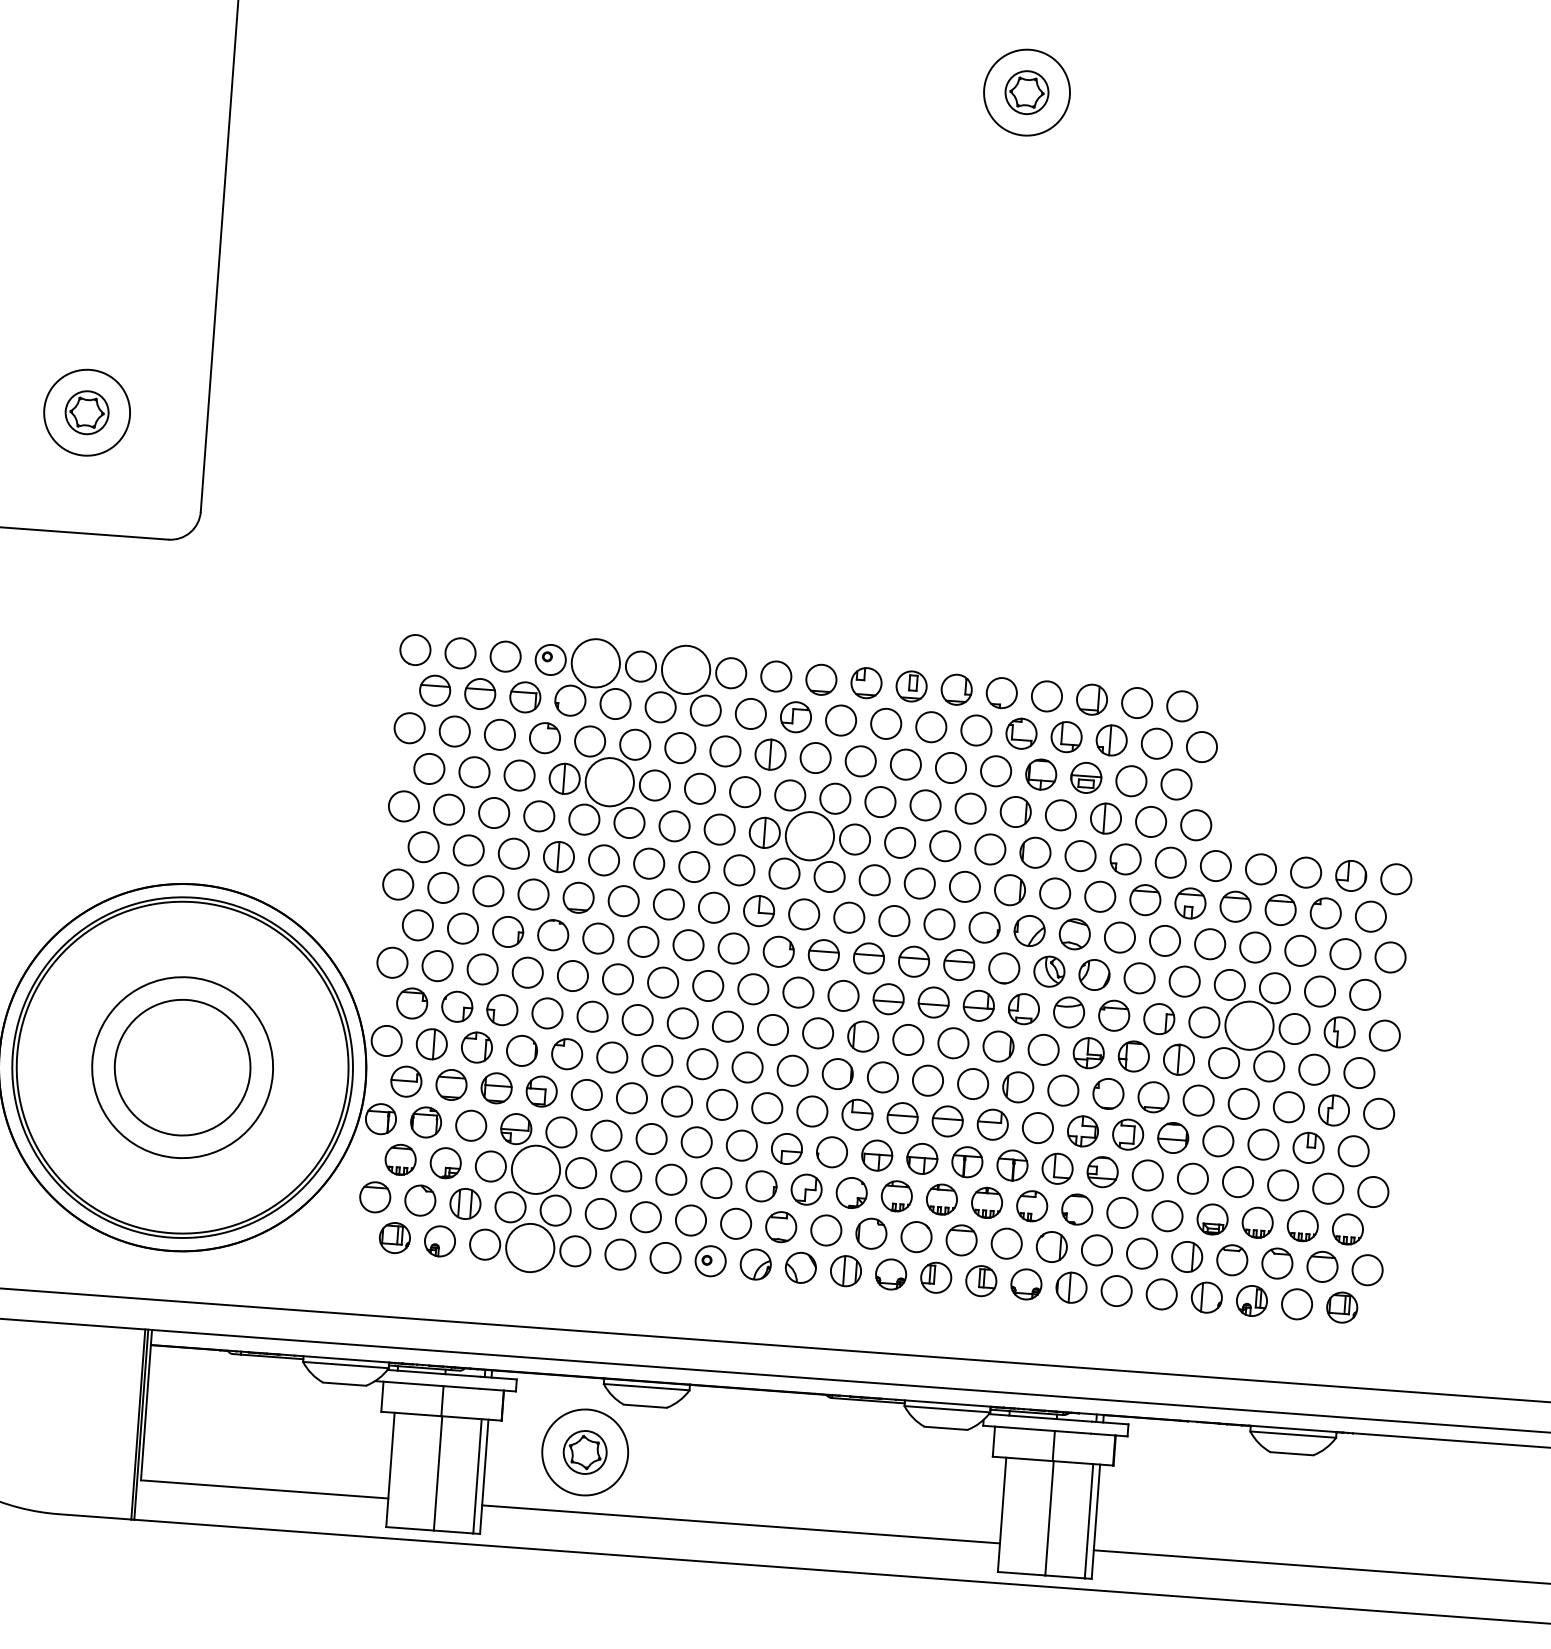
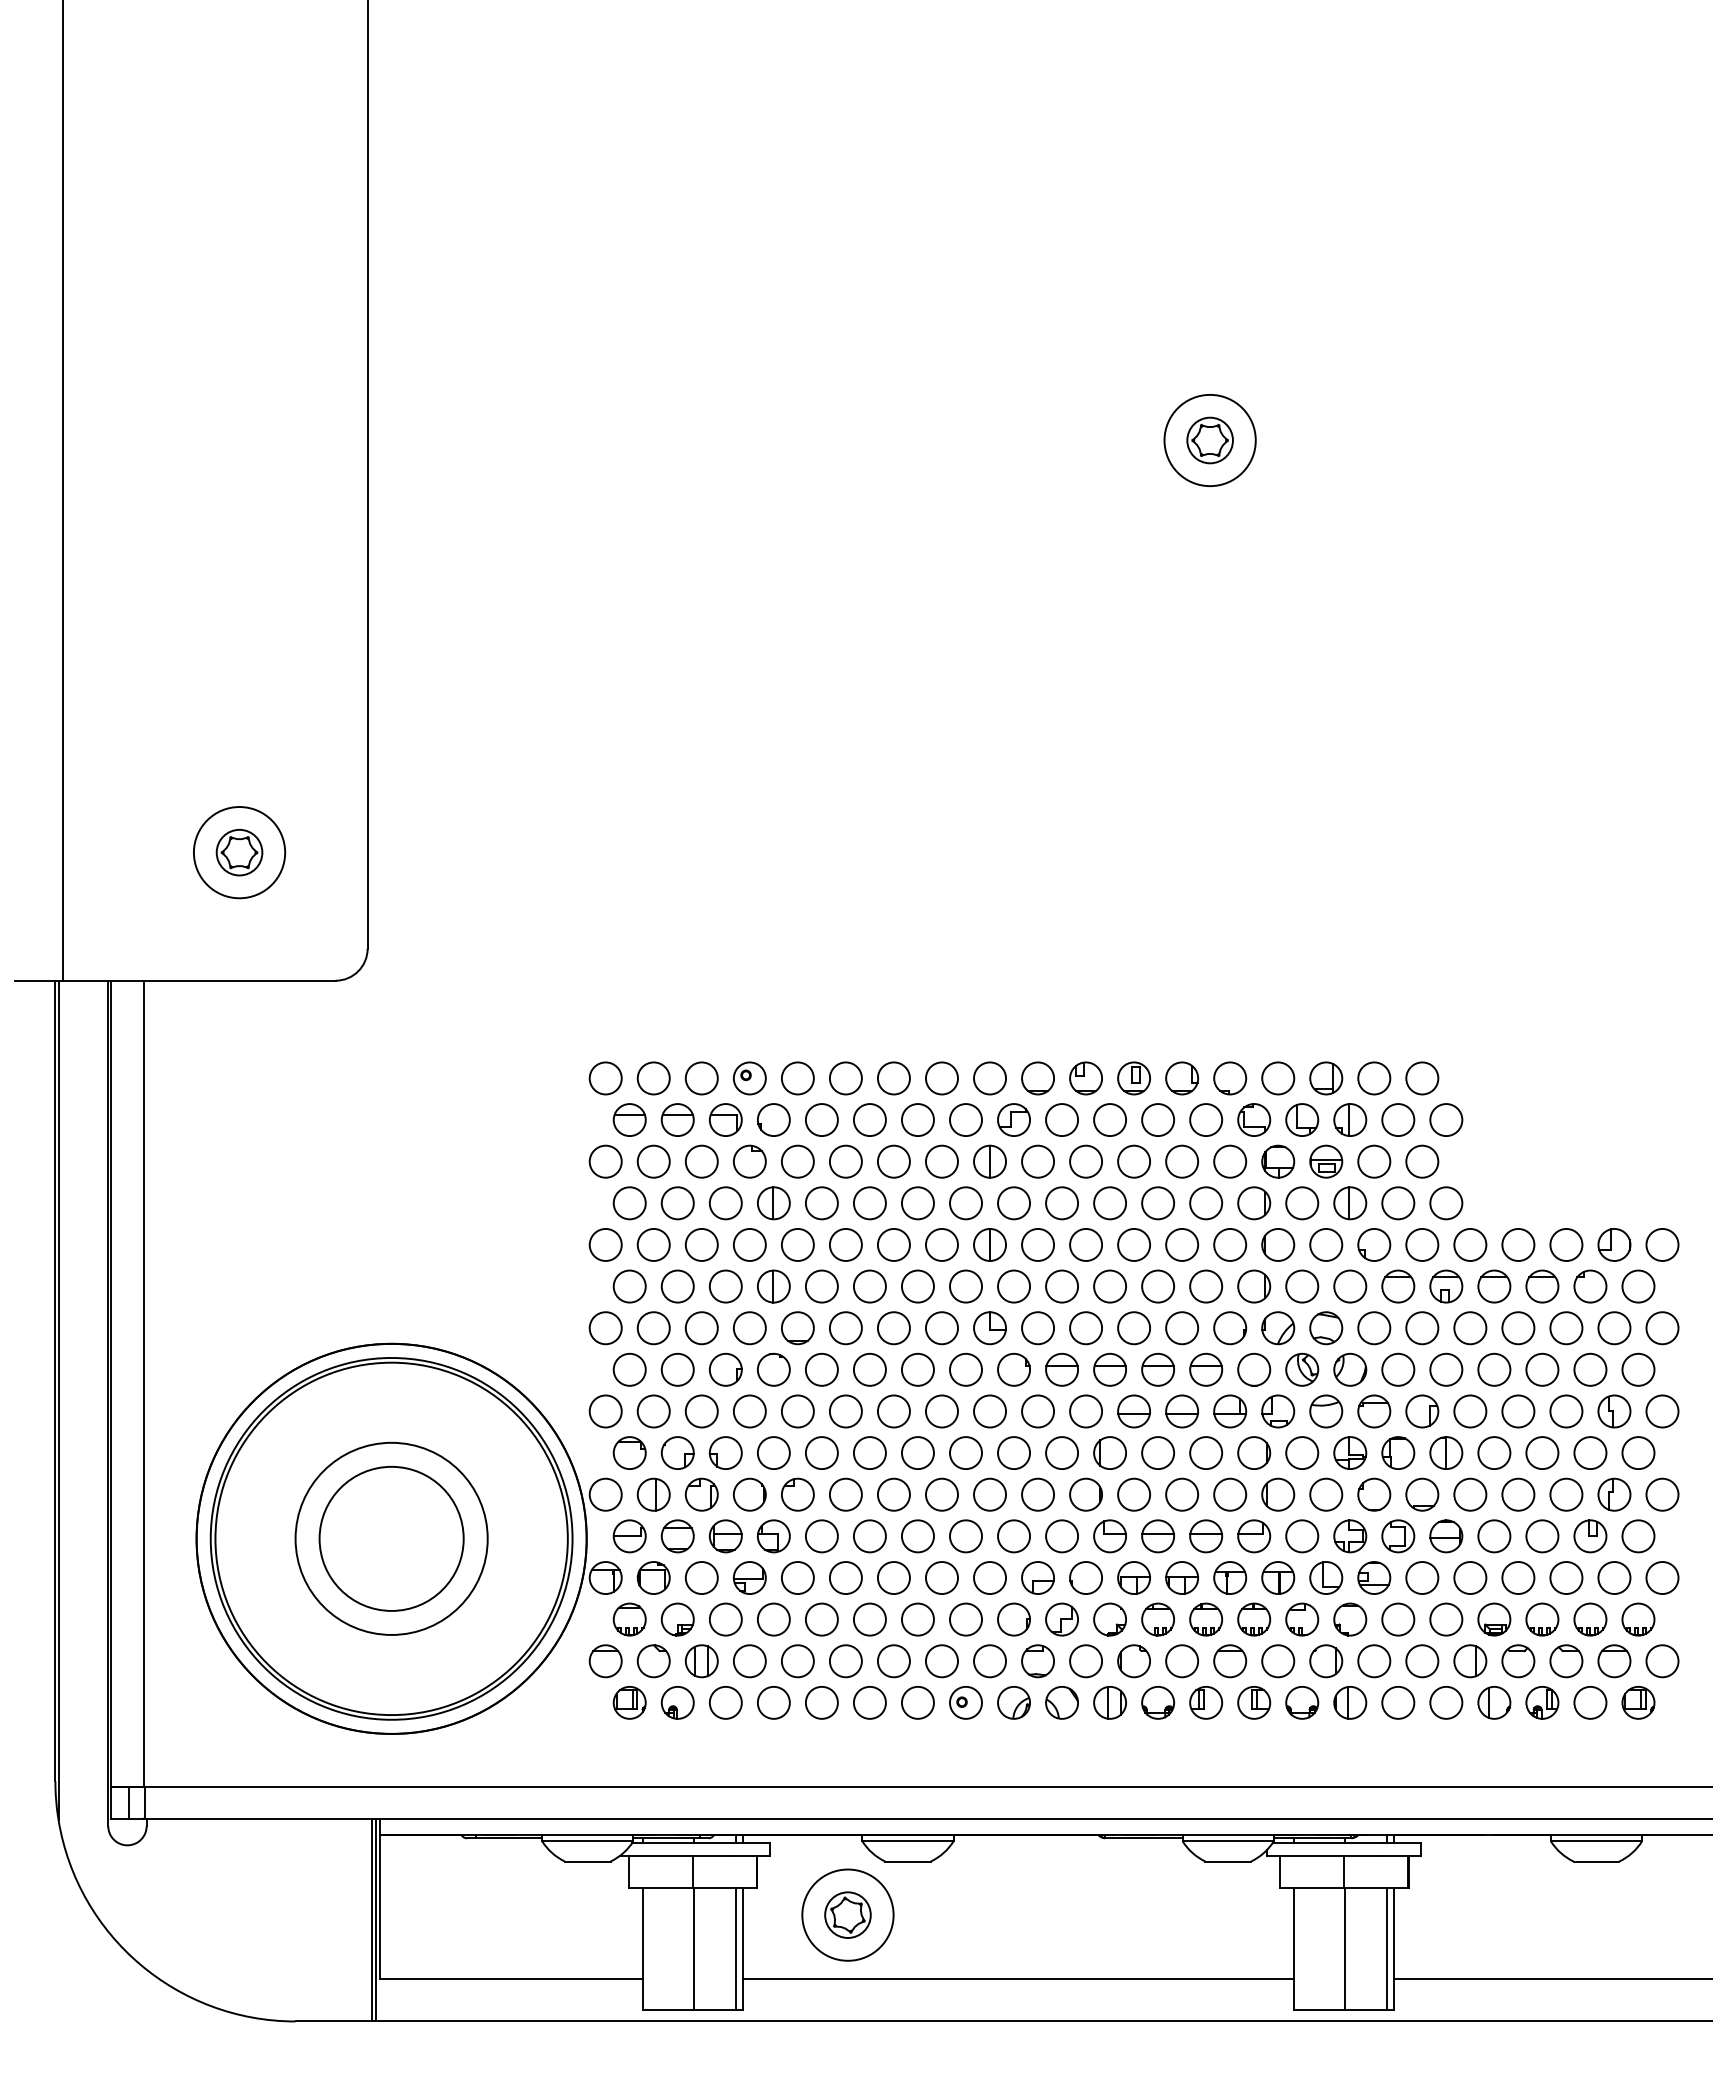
circle: (595, 663) -> (797, 1078), size x0.62
circle: (685, 669) -> (893, 1078), size x0.62
circle: (609, 782) -> (821, 1203), size x0.62
circle: (810, 835) -> (1038, 1244), size x0.62
circle: (1249, 1025) -> (1518, 1411), size x0.62
circle: (535, 1169) -> (773, 1619), size x0.62
circle: (529, 1247) -> (773, 1702), size x0.62

